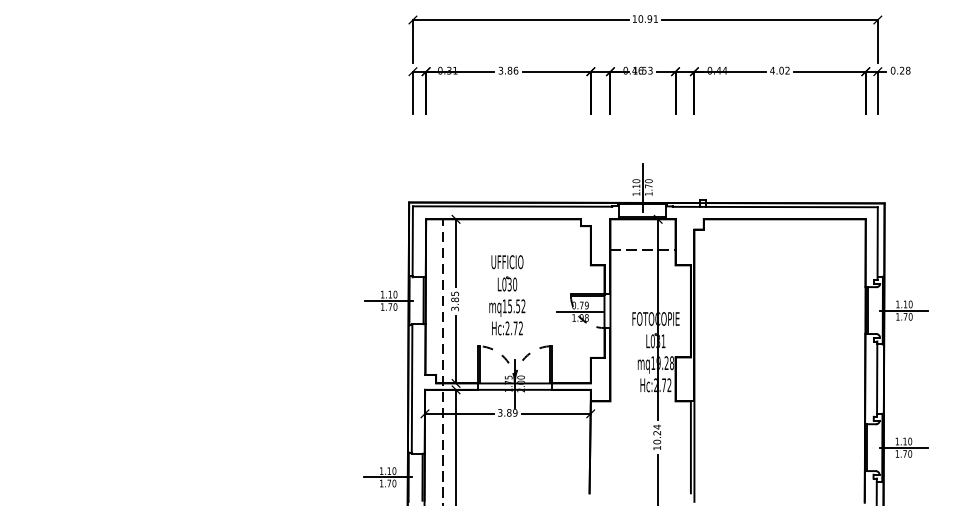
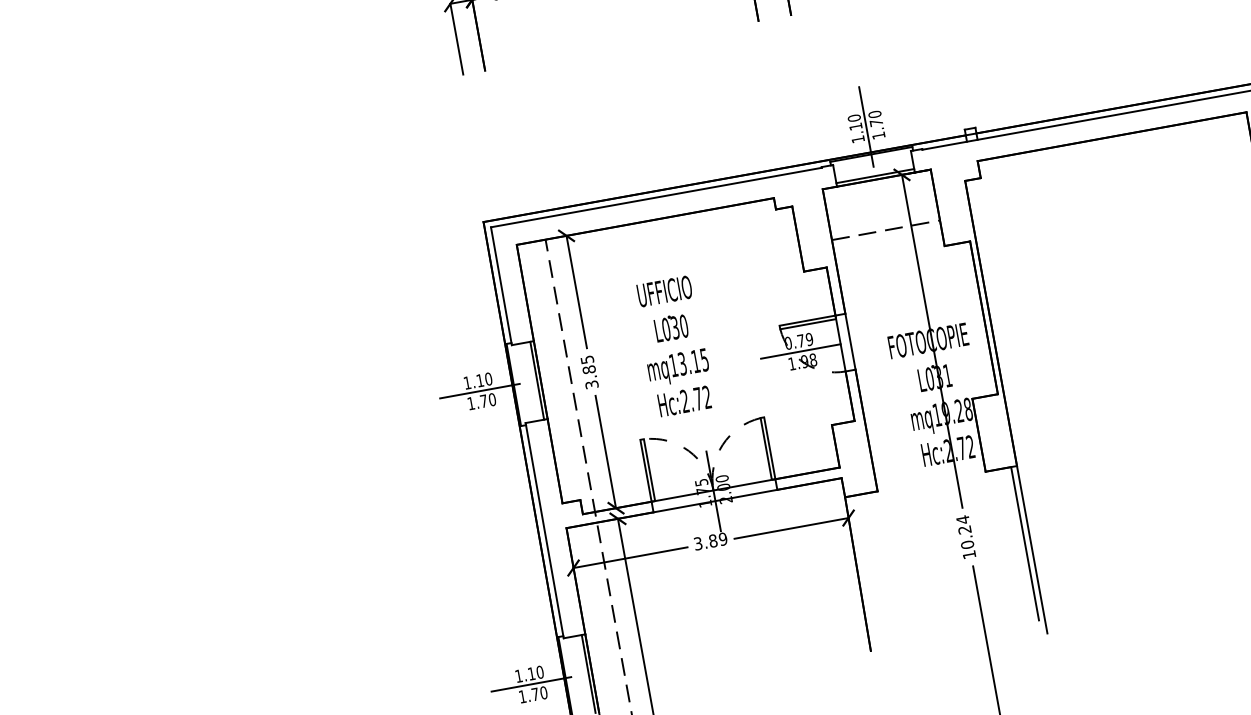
text: (516, 306) -> (693, 362), mq15.52 -> mq13.15

